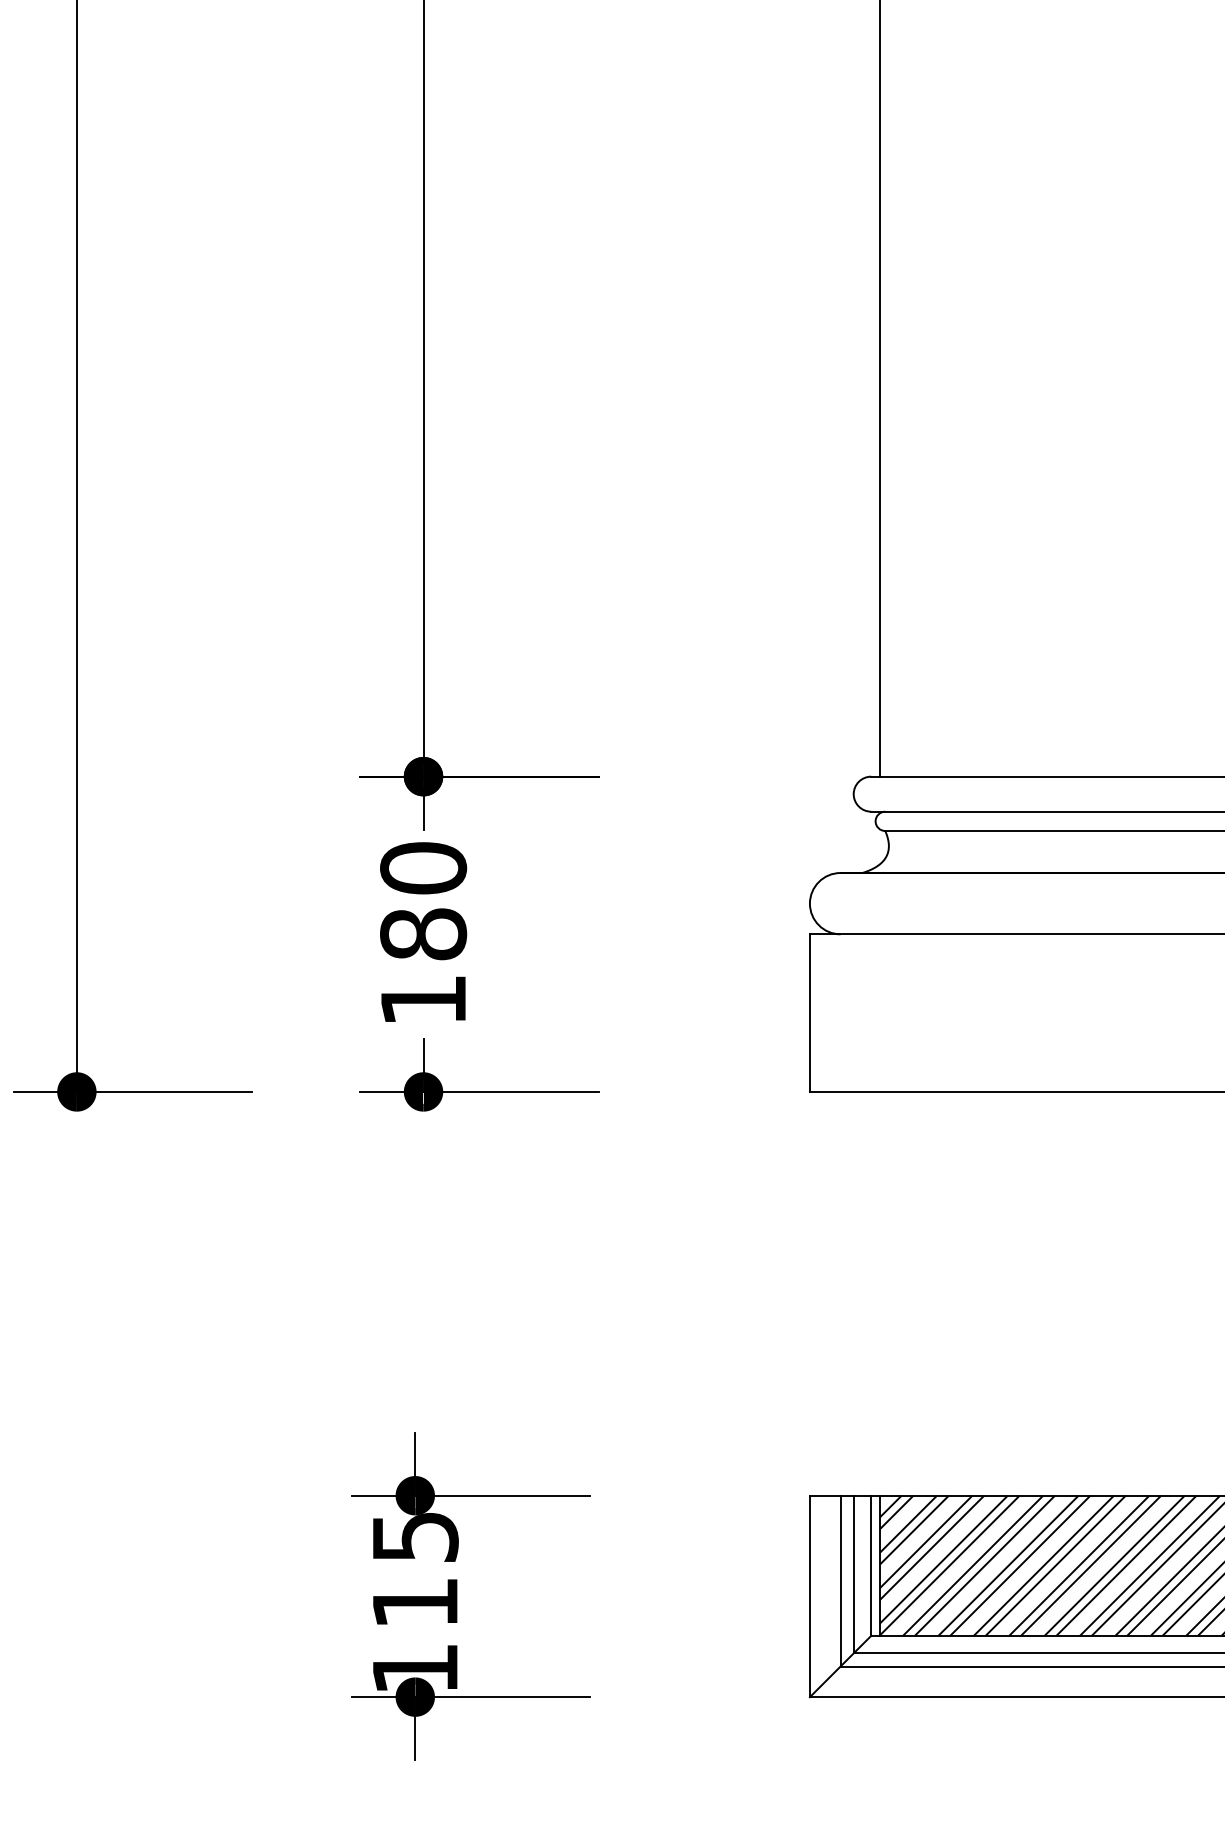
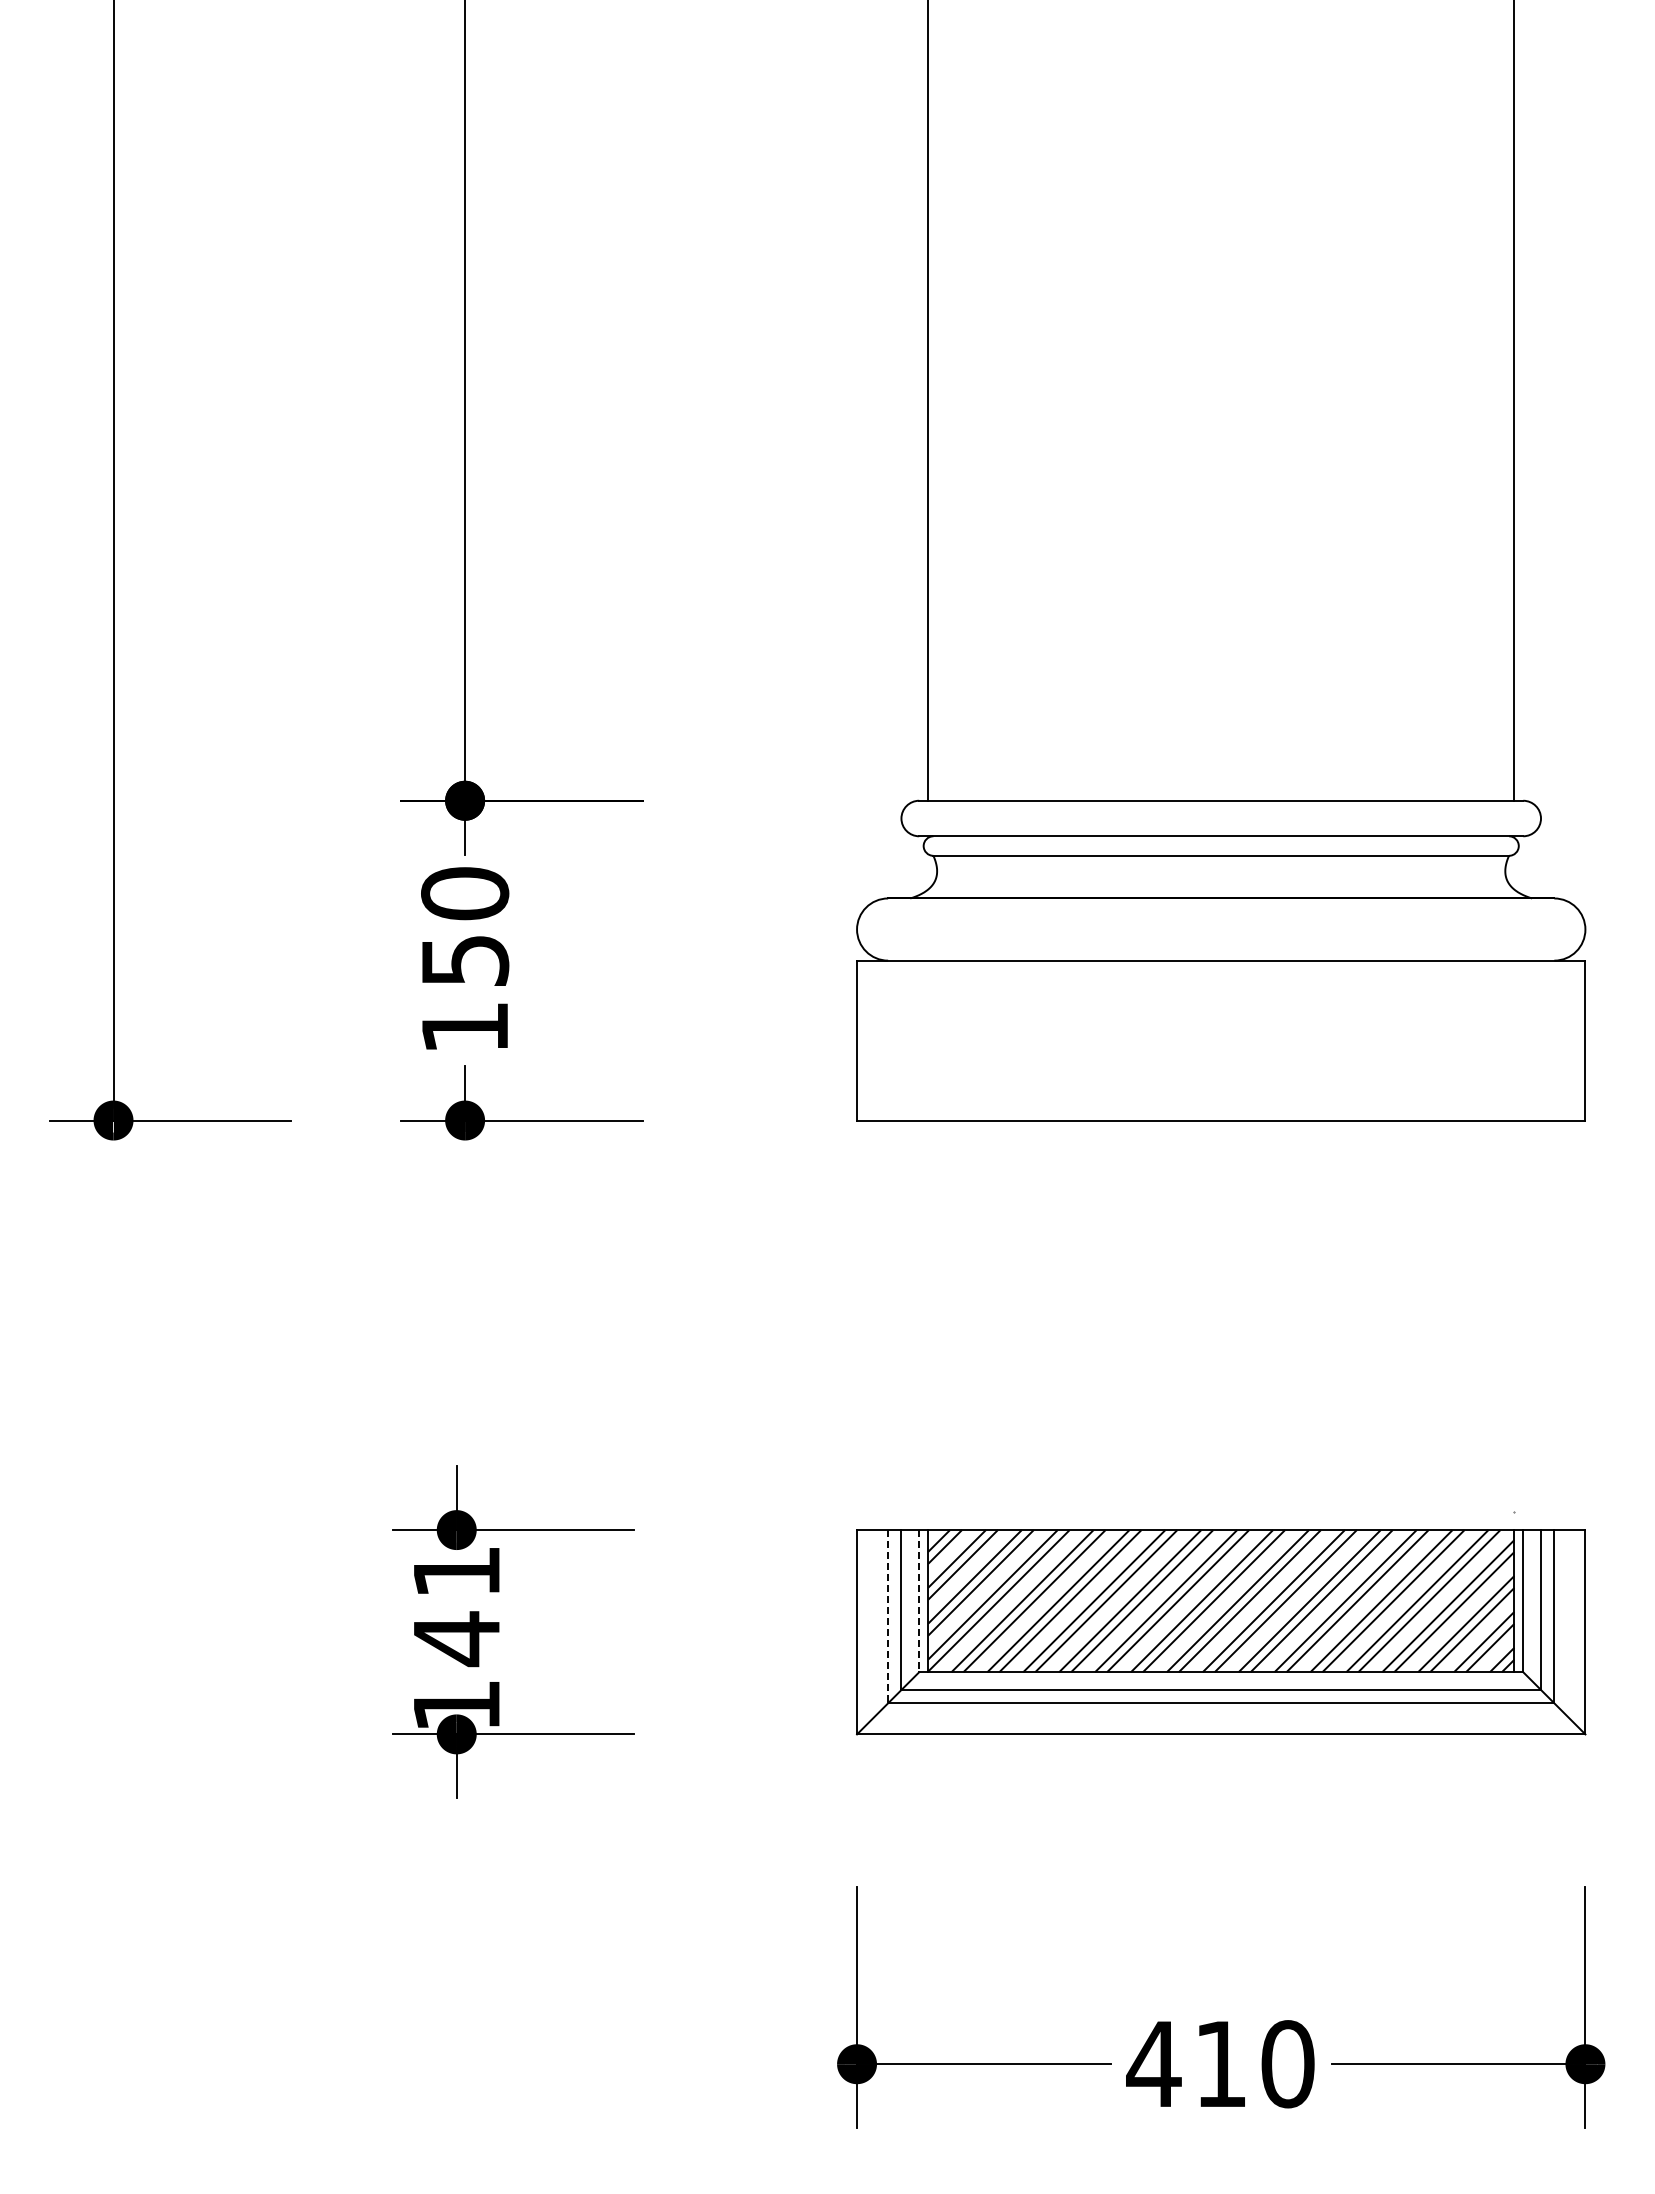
text: (423, 934) -> (465, 960), 180 -> 150
line: (871, 1566) -> (919, 1601), solid -> dashed
text: (416, 1572) -> (457, 1607), 115 -> 141
line: (840, 1580) -> (888, 1616), solid -> dashed

